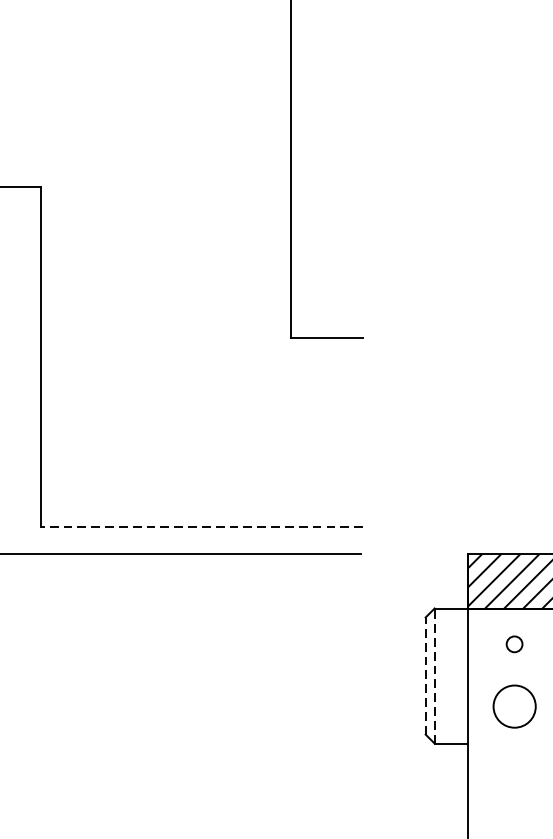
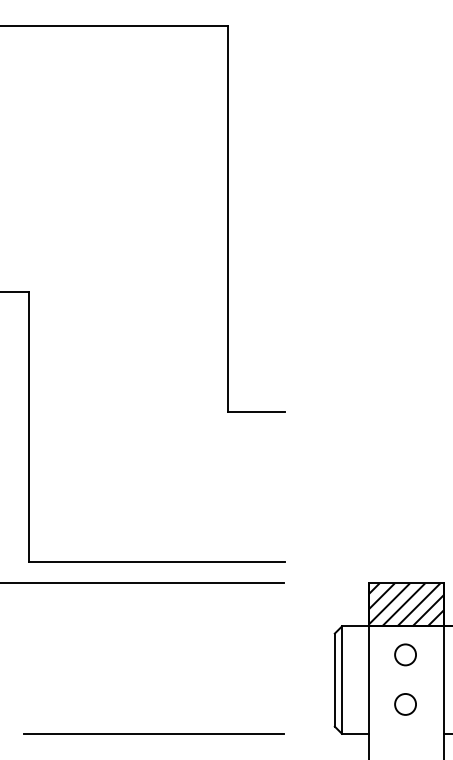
line: (202, 528) -> (157, 562), dashed -> solid
circle: (514, 643) -> (405, 654), size x1.67
line: (425, 676) -> (334, 680), dashed -> solid
line: (435, 676) -> (342, 680), dashed -> solid
circle: (514, 706) -> (405, 704), size x0.62
line: (197, 743) -> (153, 733), added

